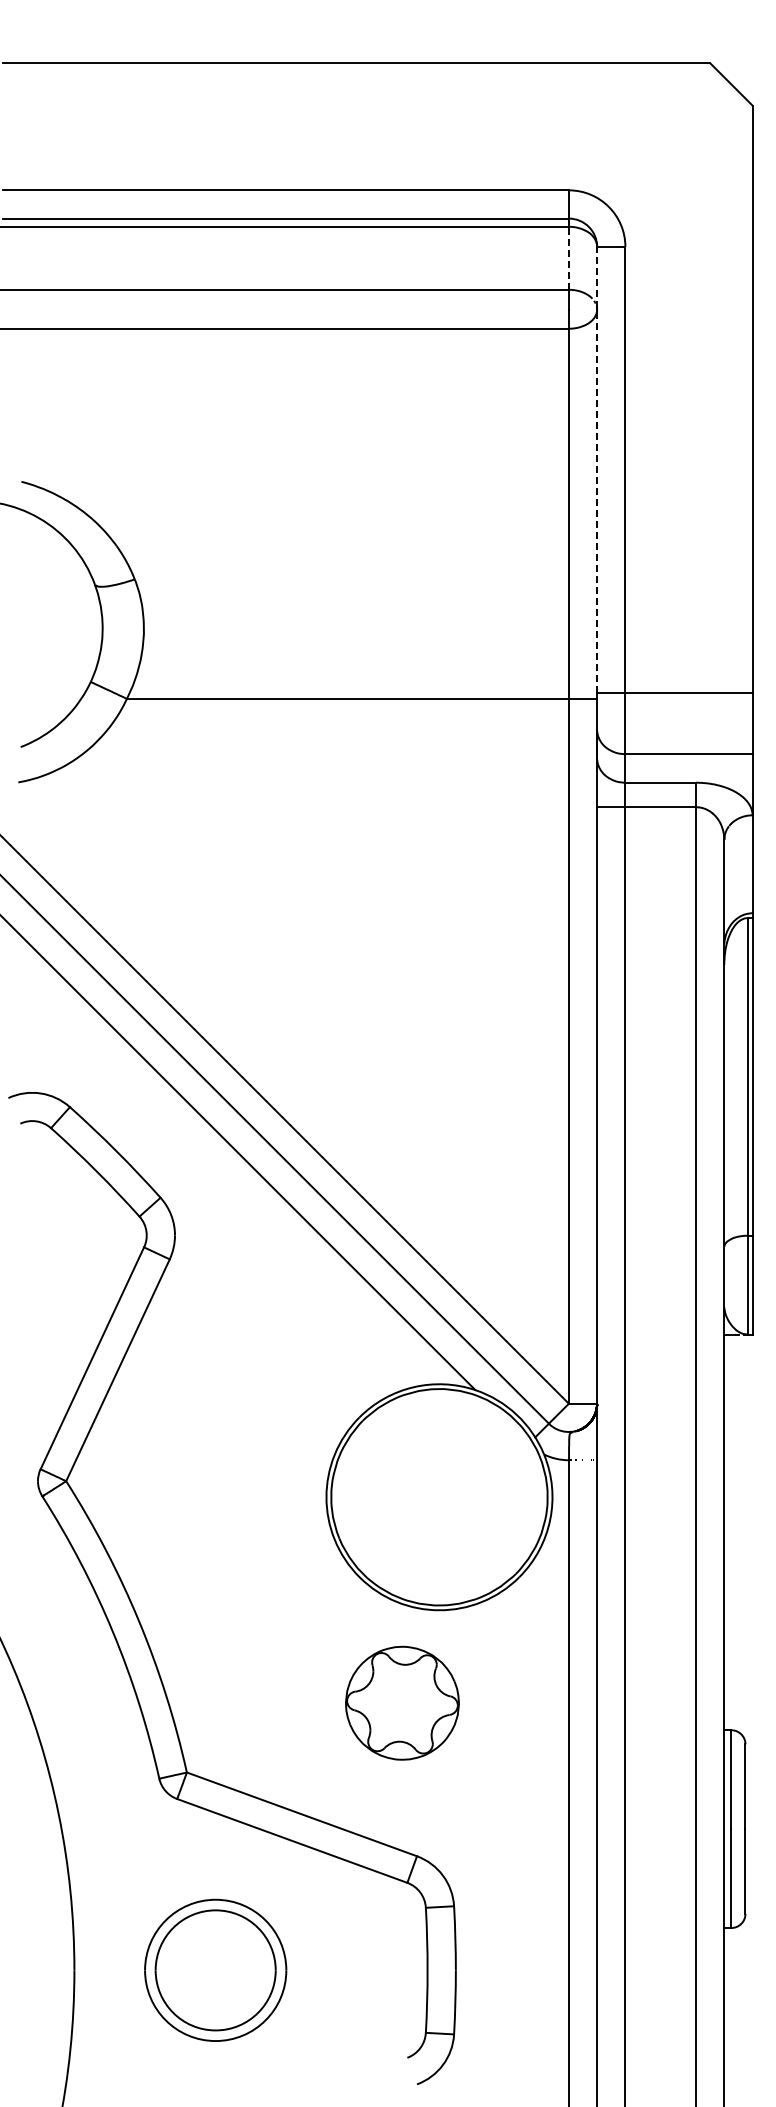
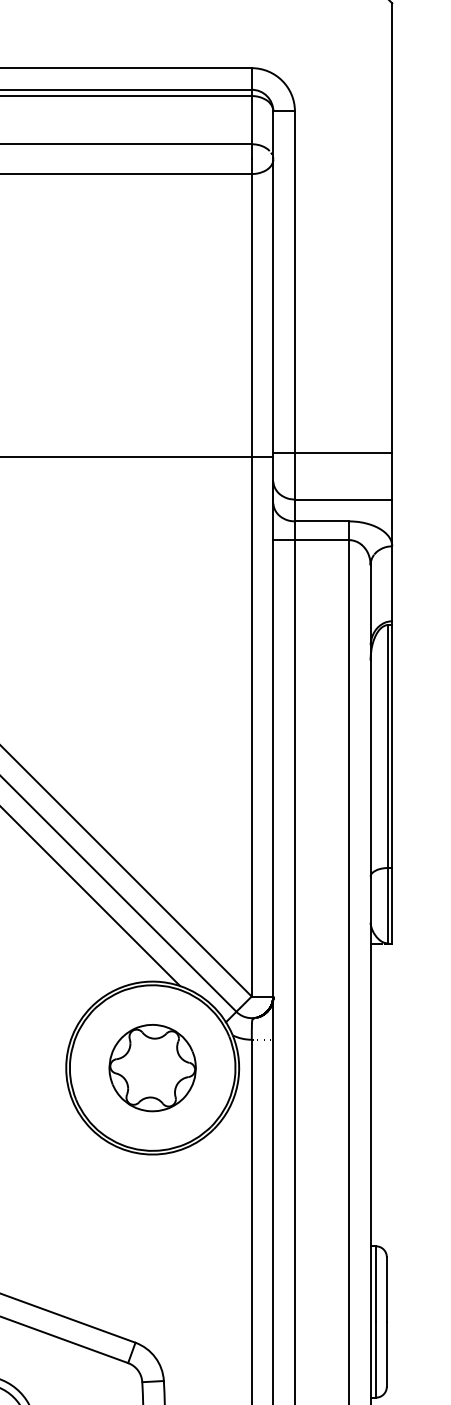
line: (568, 258) -> (251, 120), dashed -> solid
line: (597, 469) -> (273, 281), dashed -> solid
part: (402, 1702) -> (152, 1067), moved

